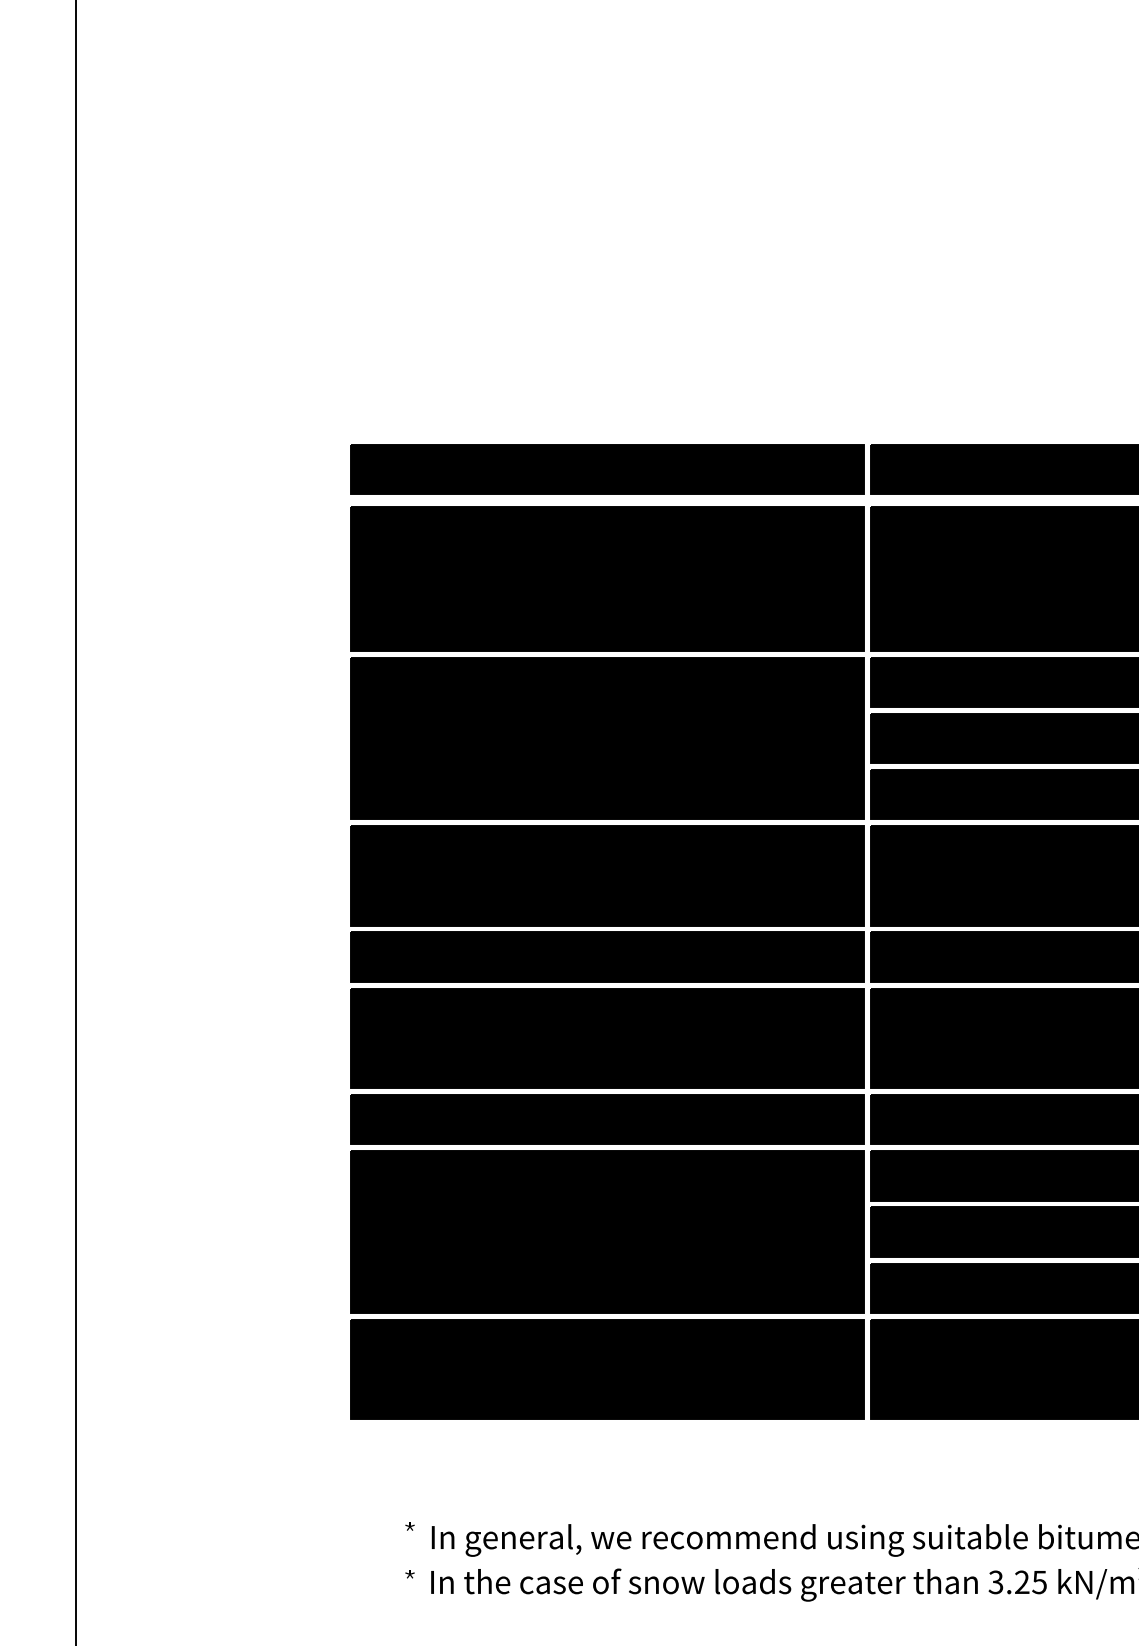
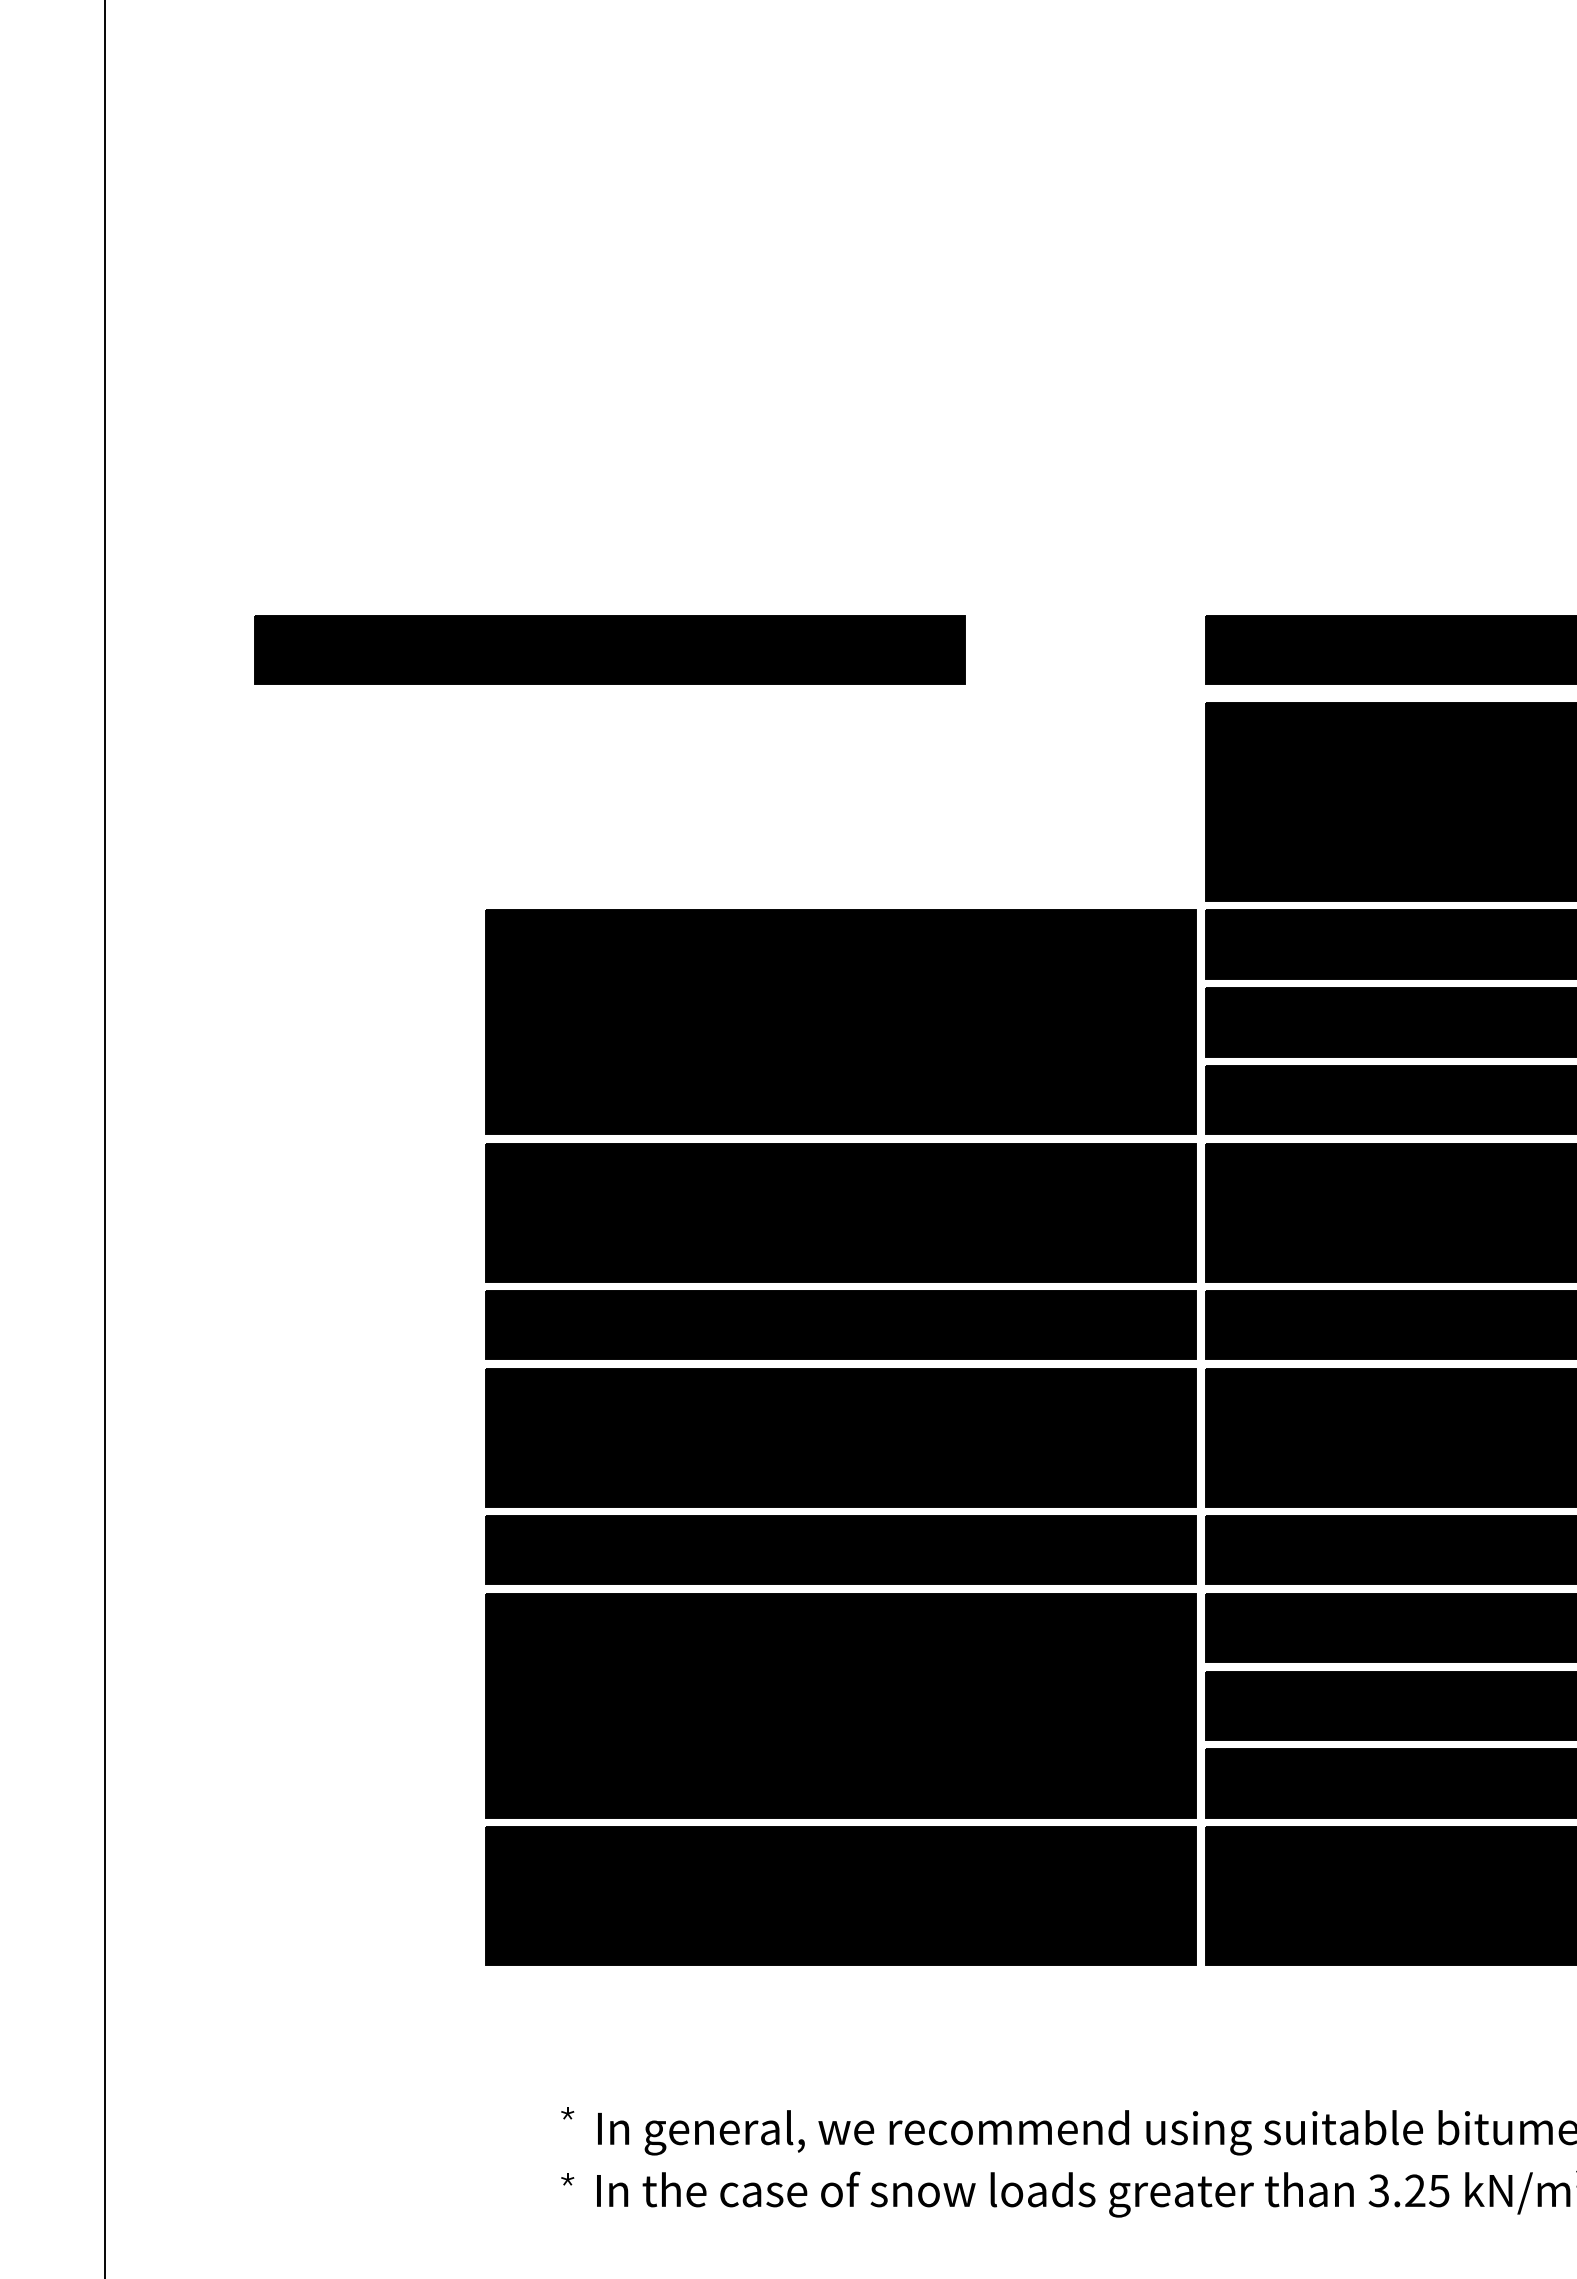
part: (607, 469) -> (609, 649), moved
part: (607, 578) -> (840, 801), removed

